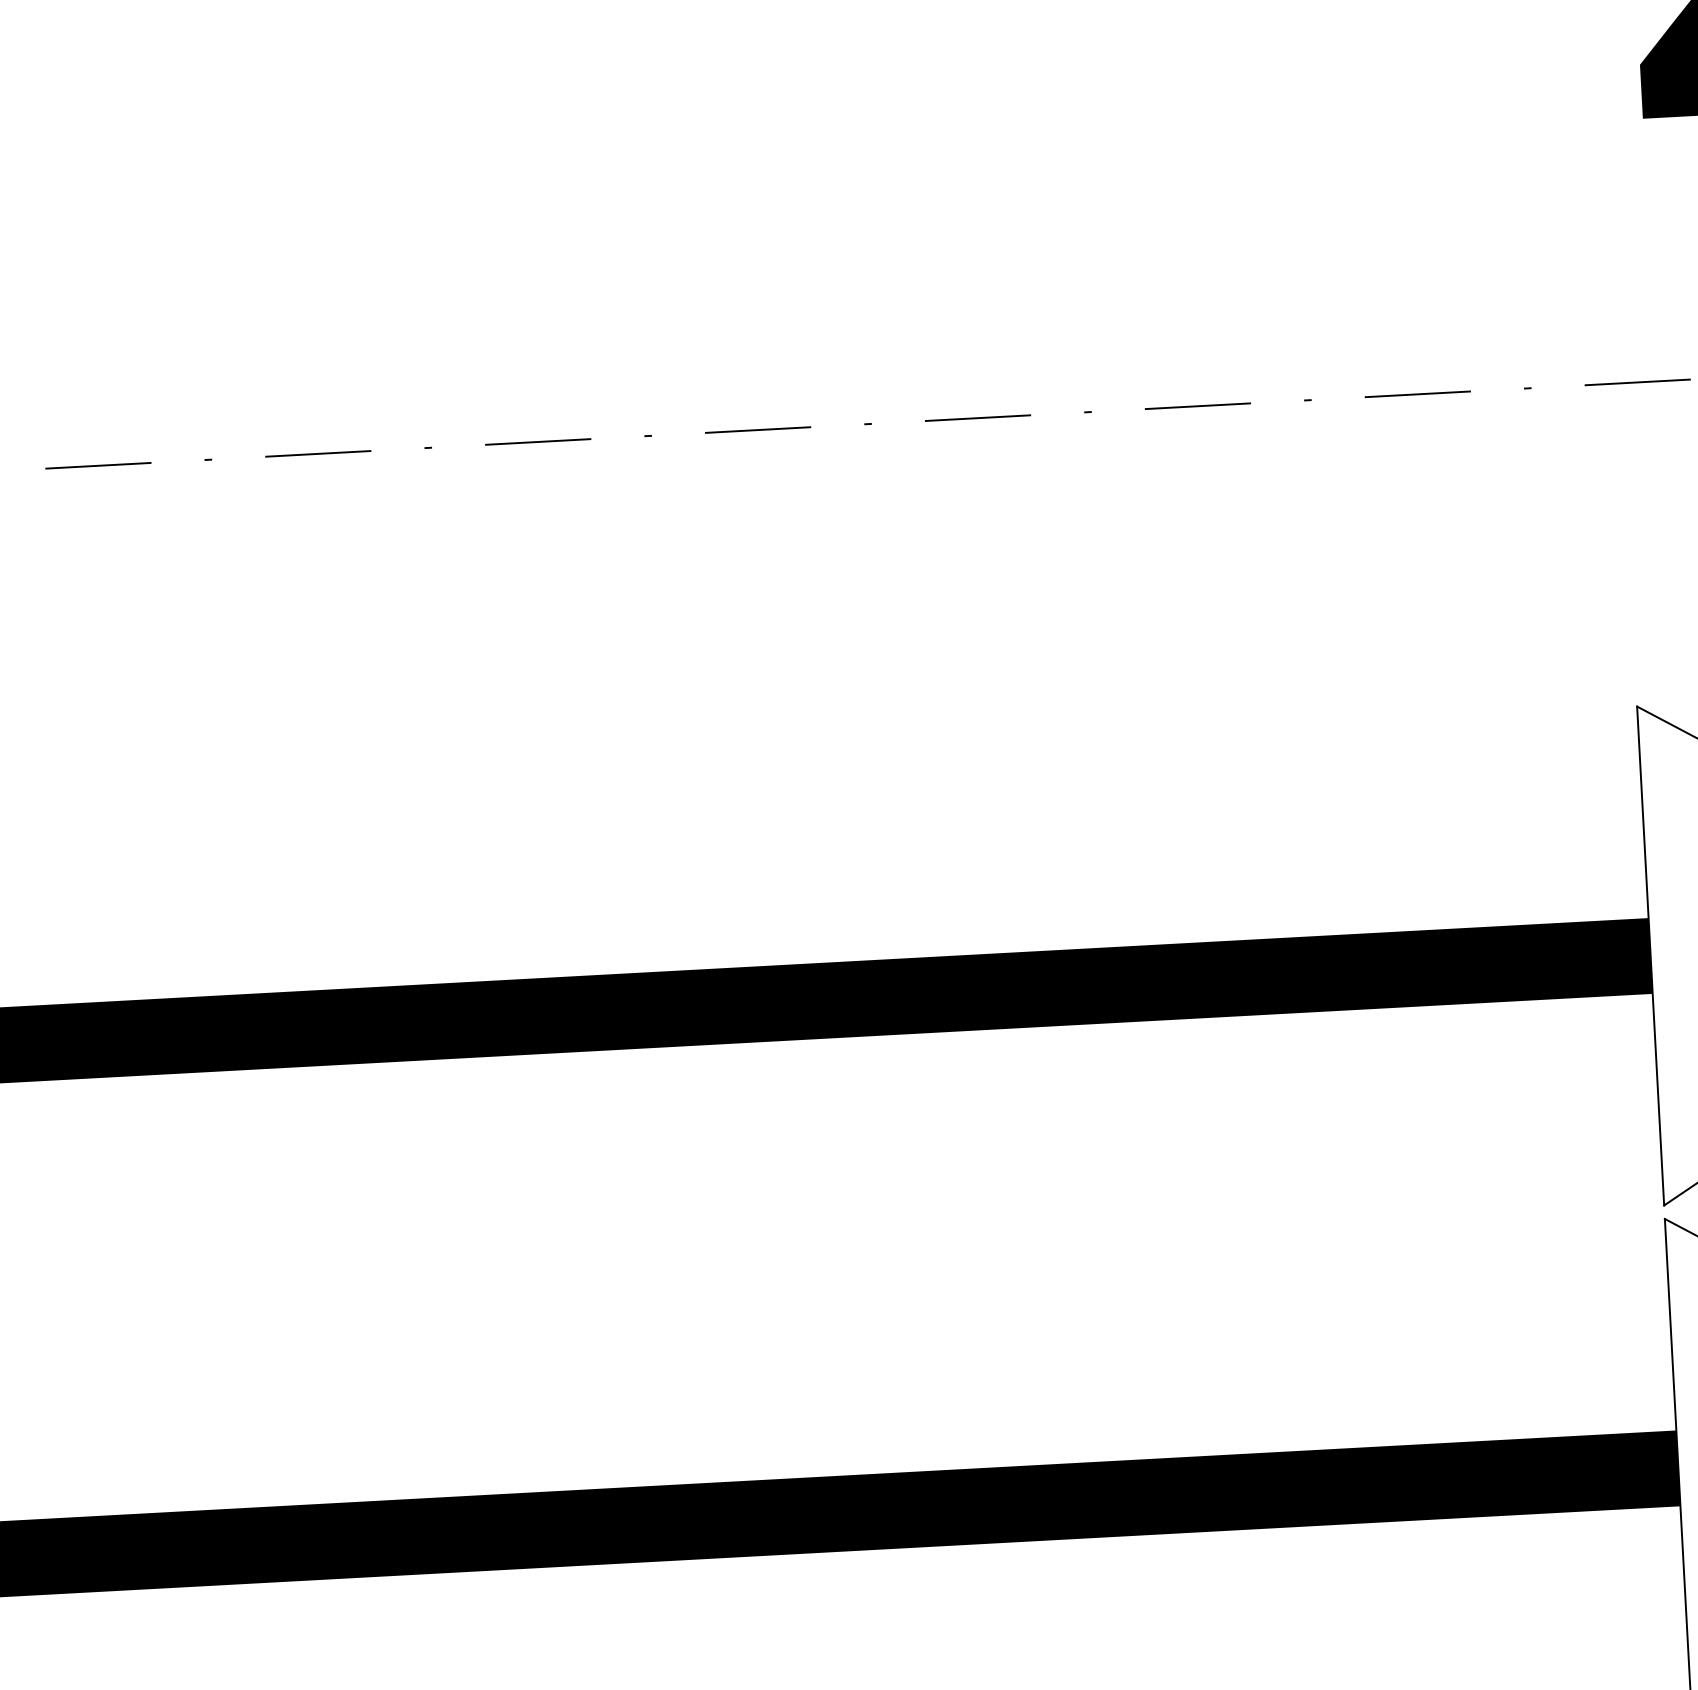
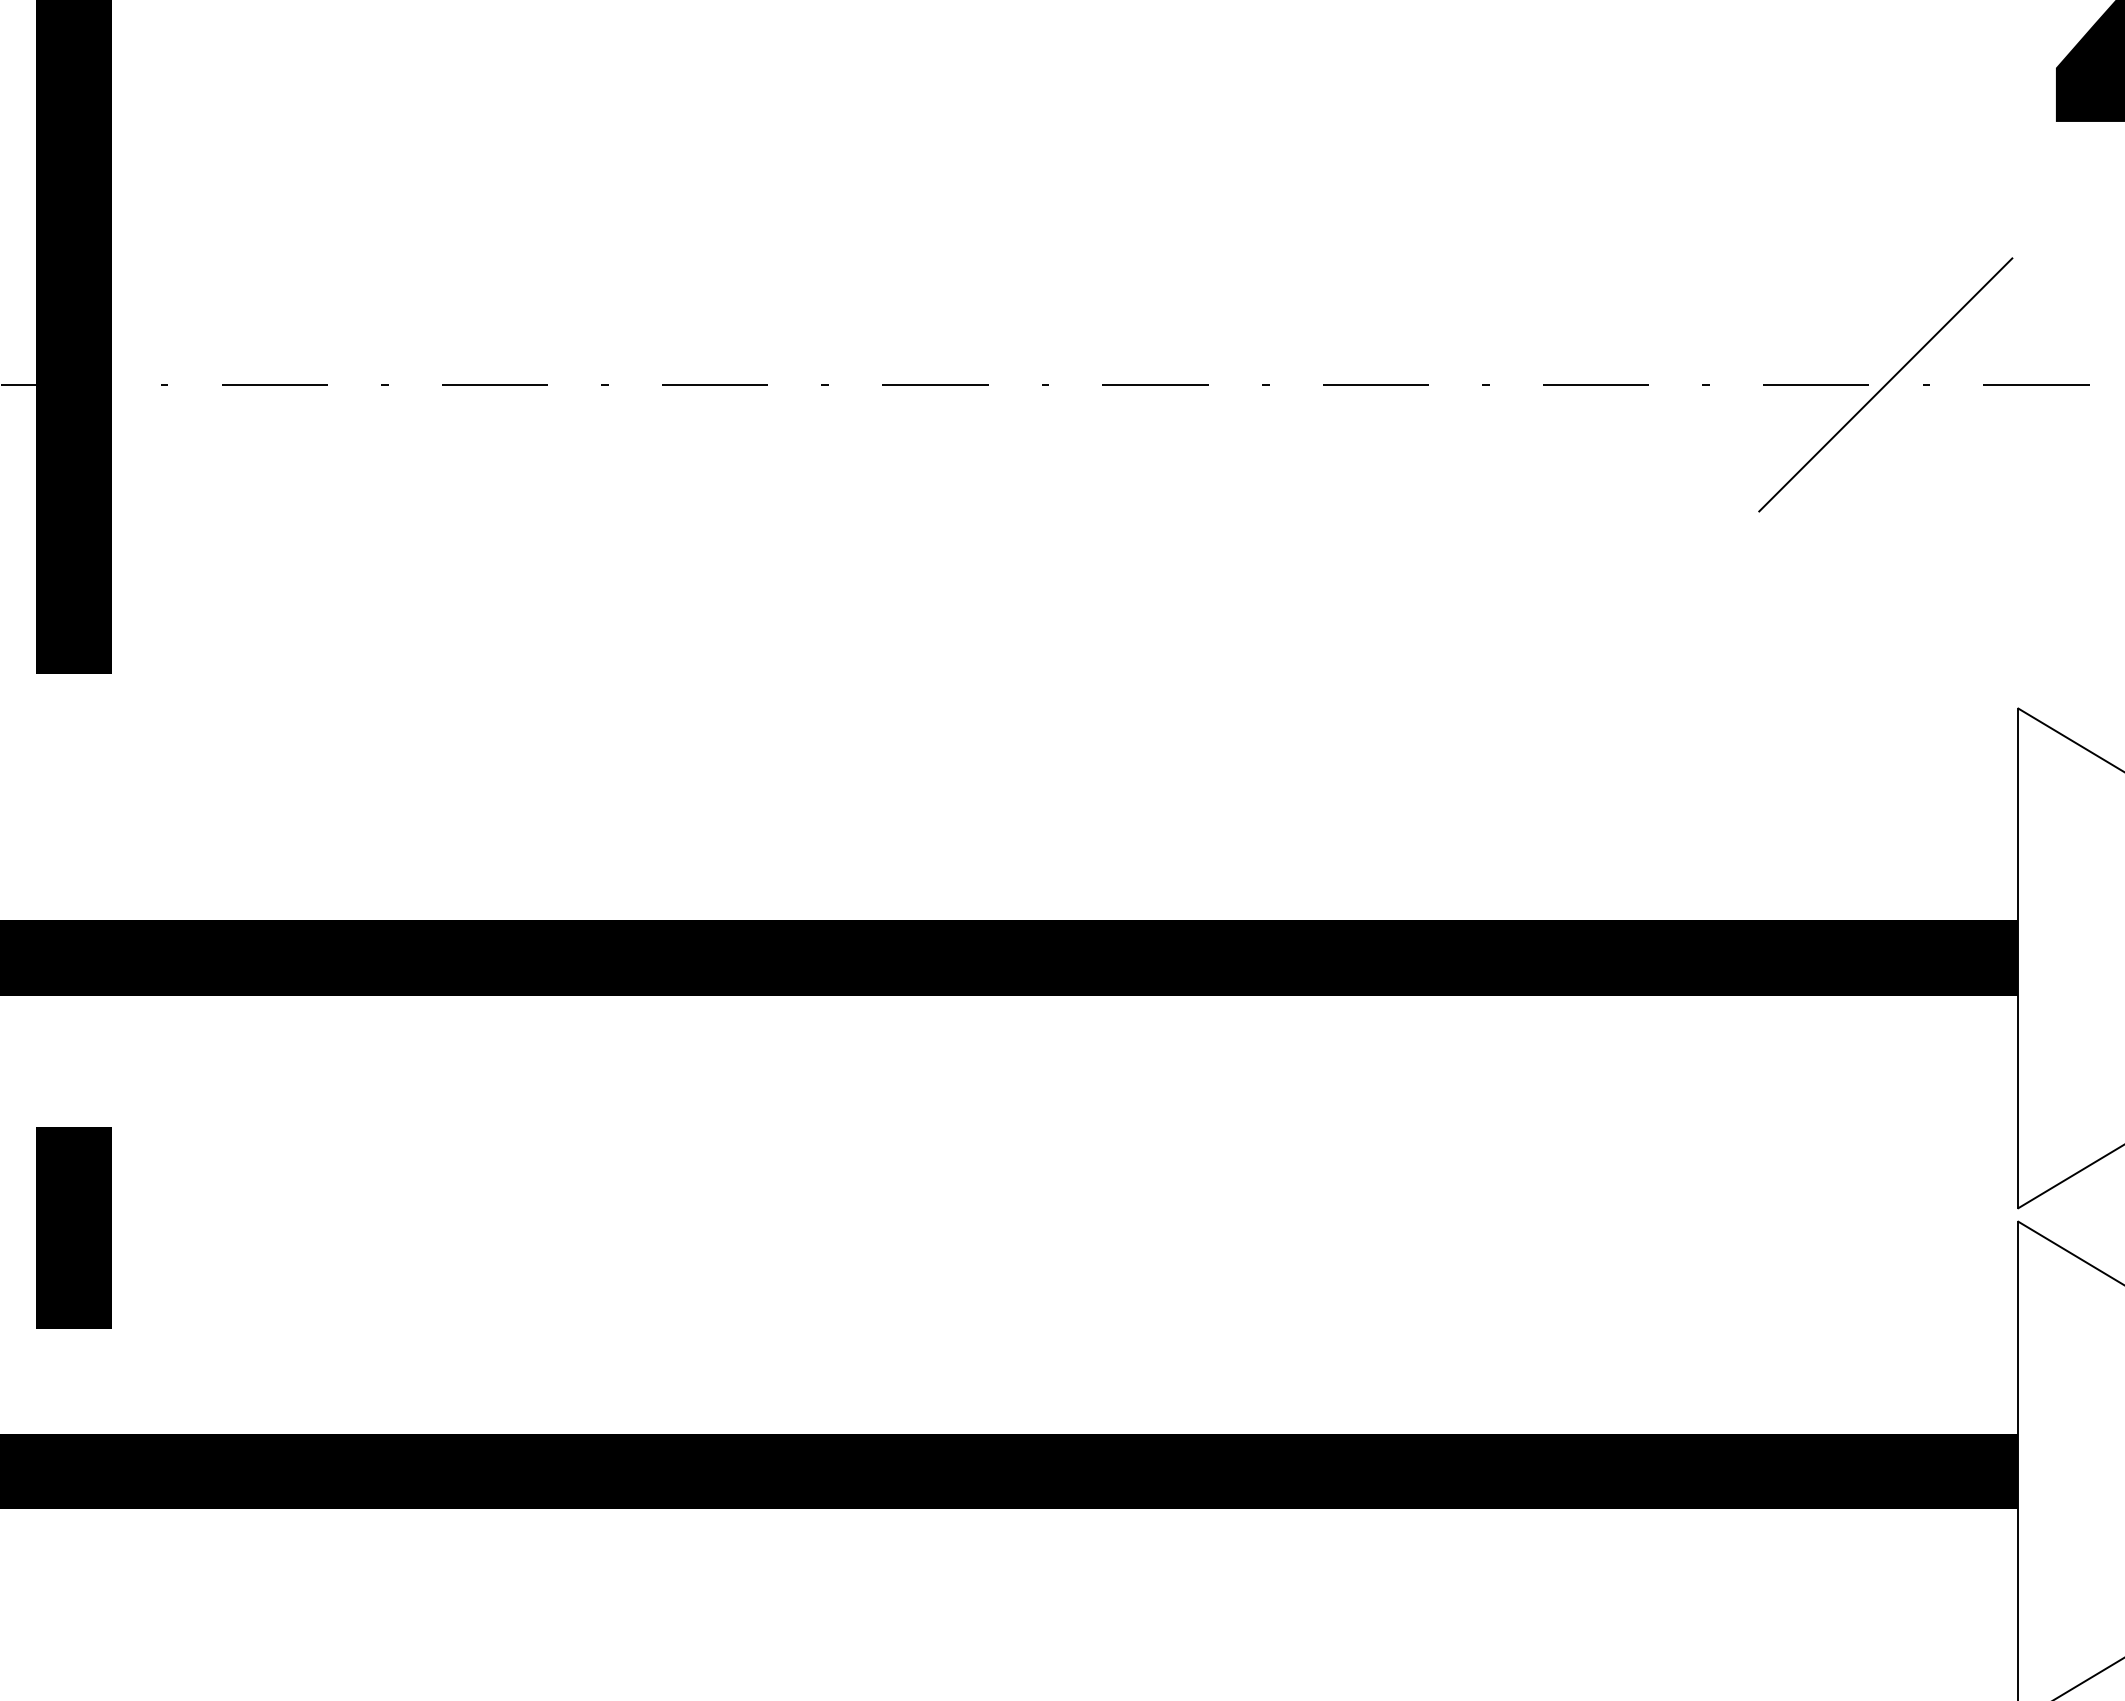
line: (1486, 390) -> (1885, 384), added

